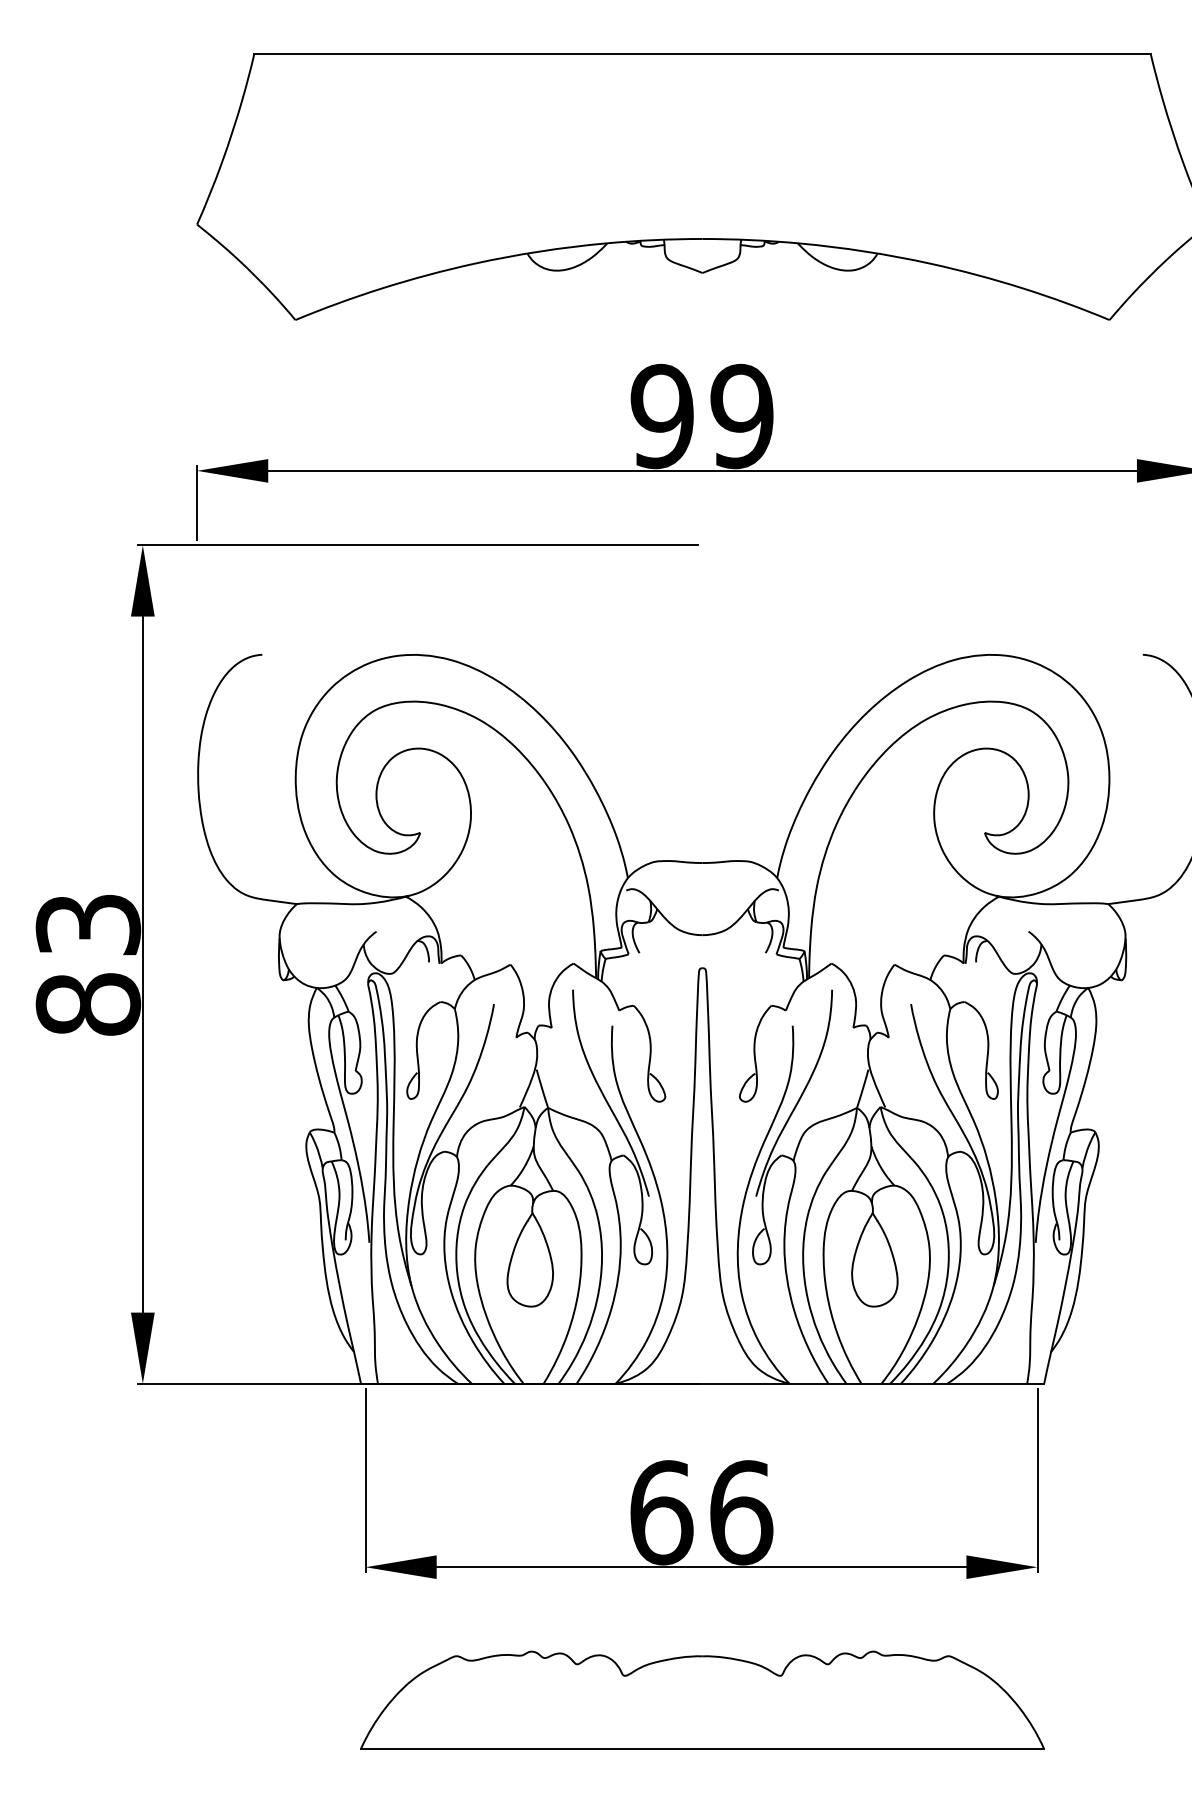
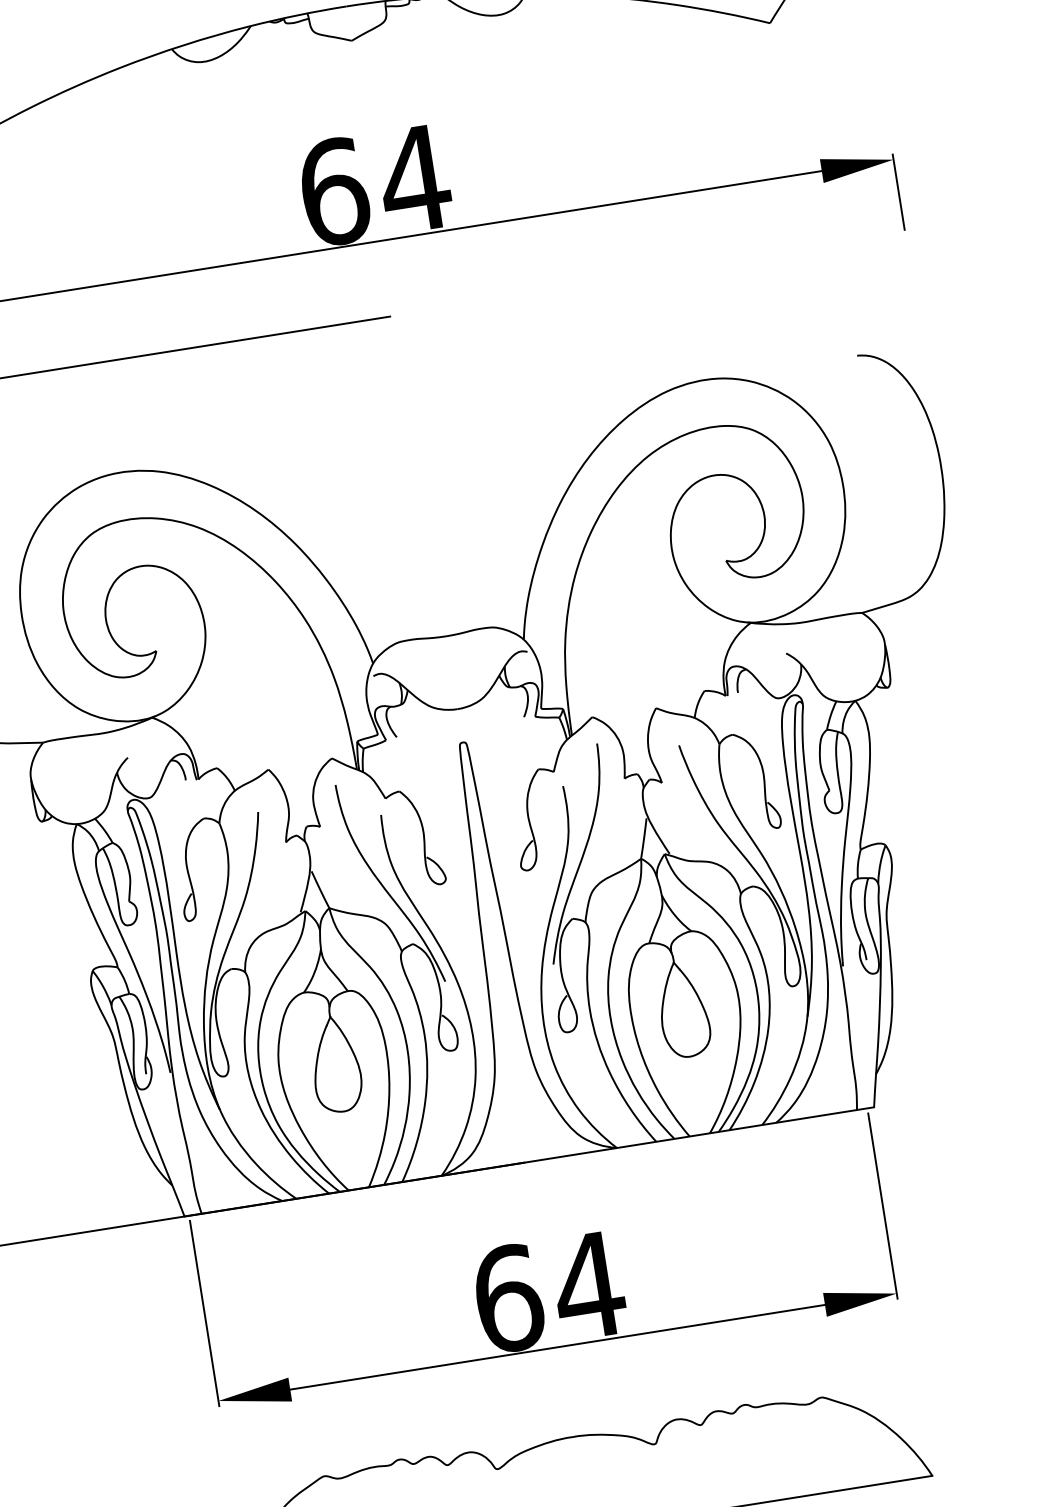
text: (702, 416) -> (374, 185), 99 -> 64
text: (740, 1512) -> (588, 1285), 66 -> 64

